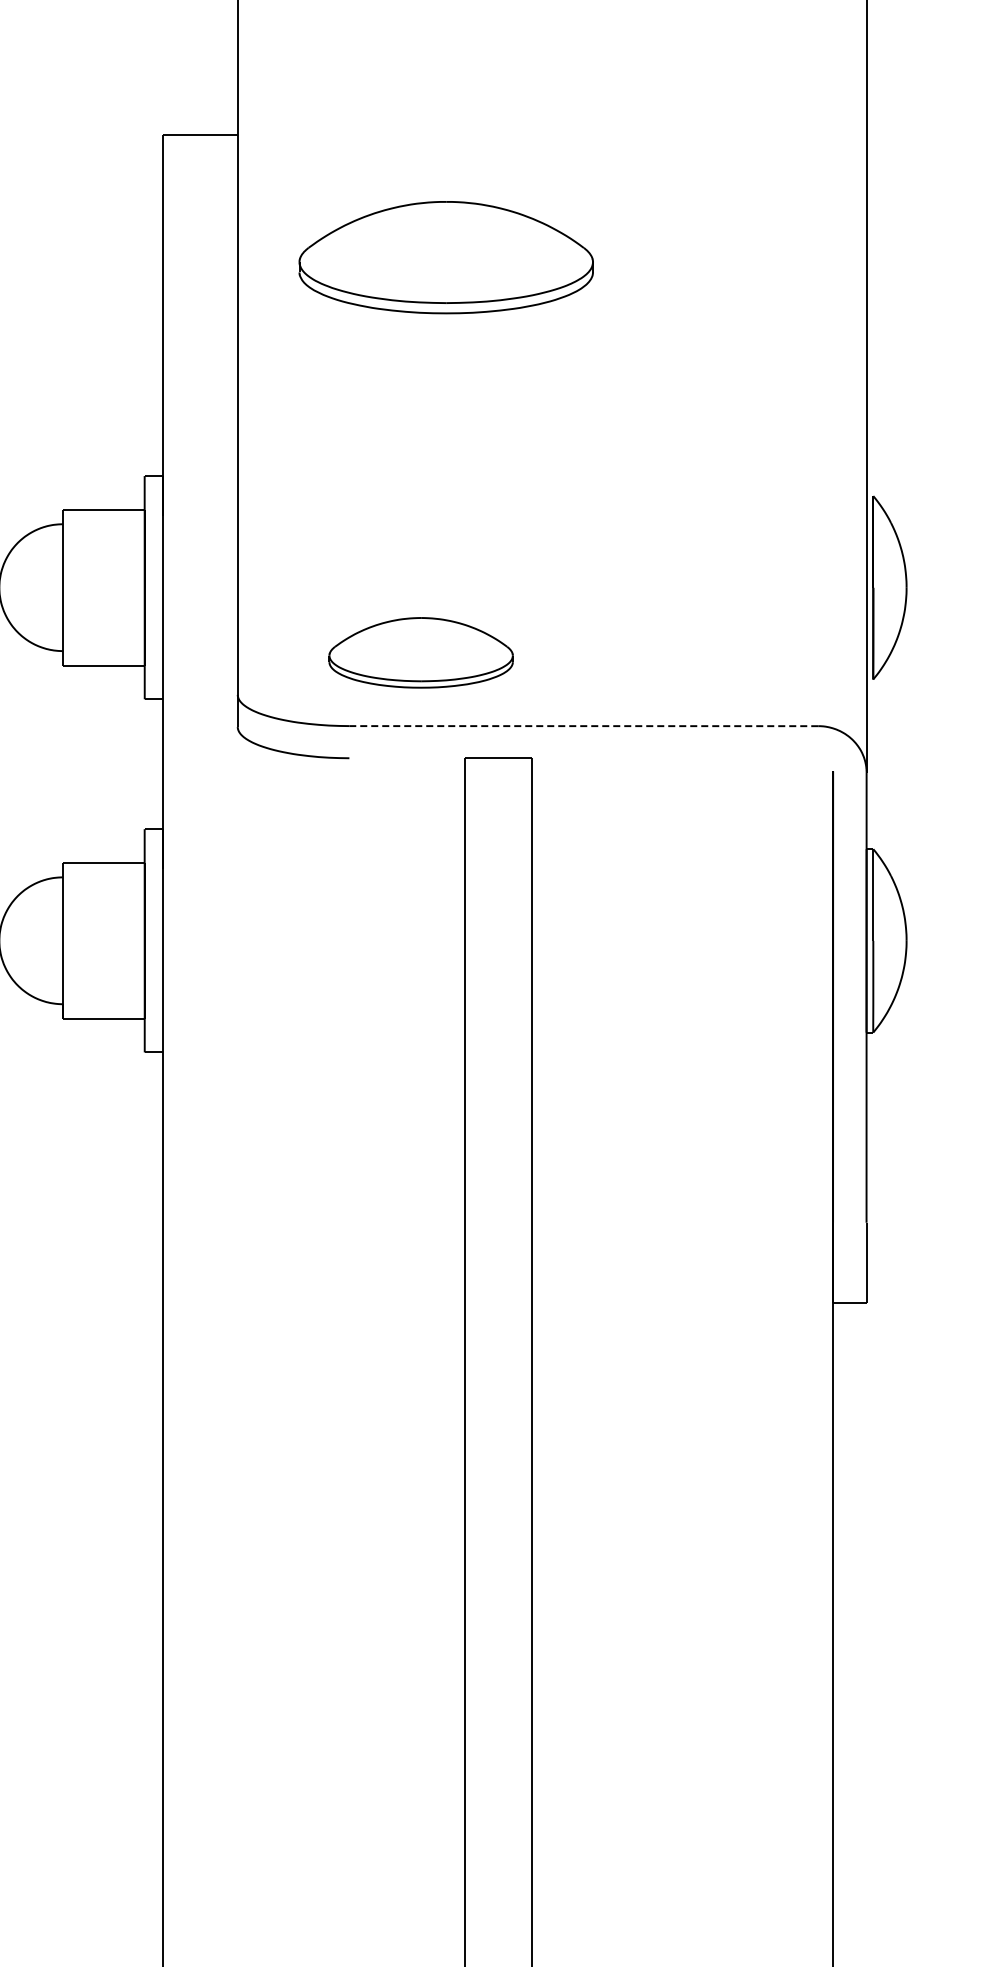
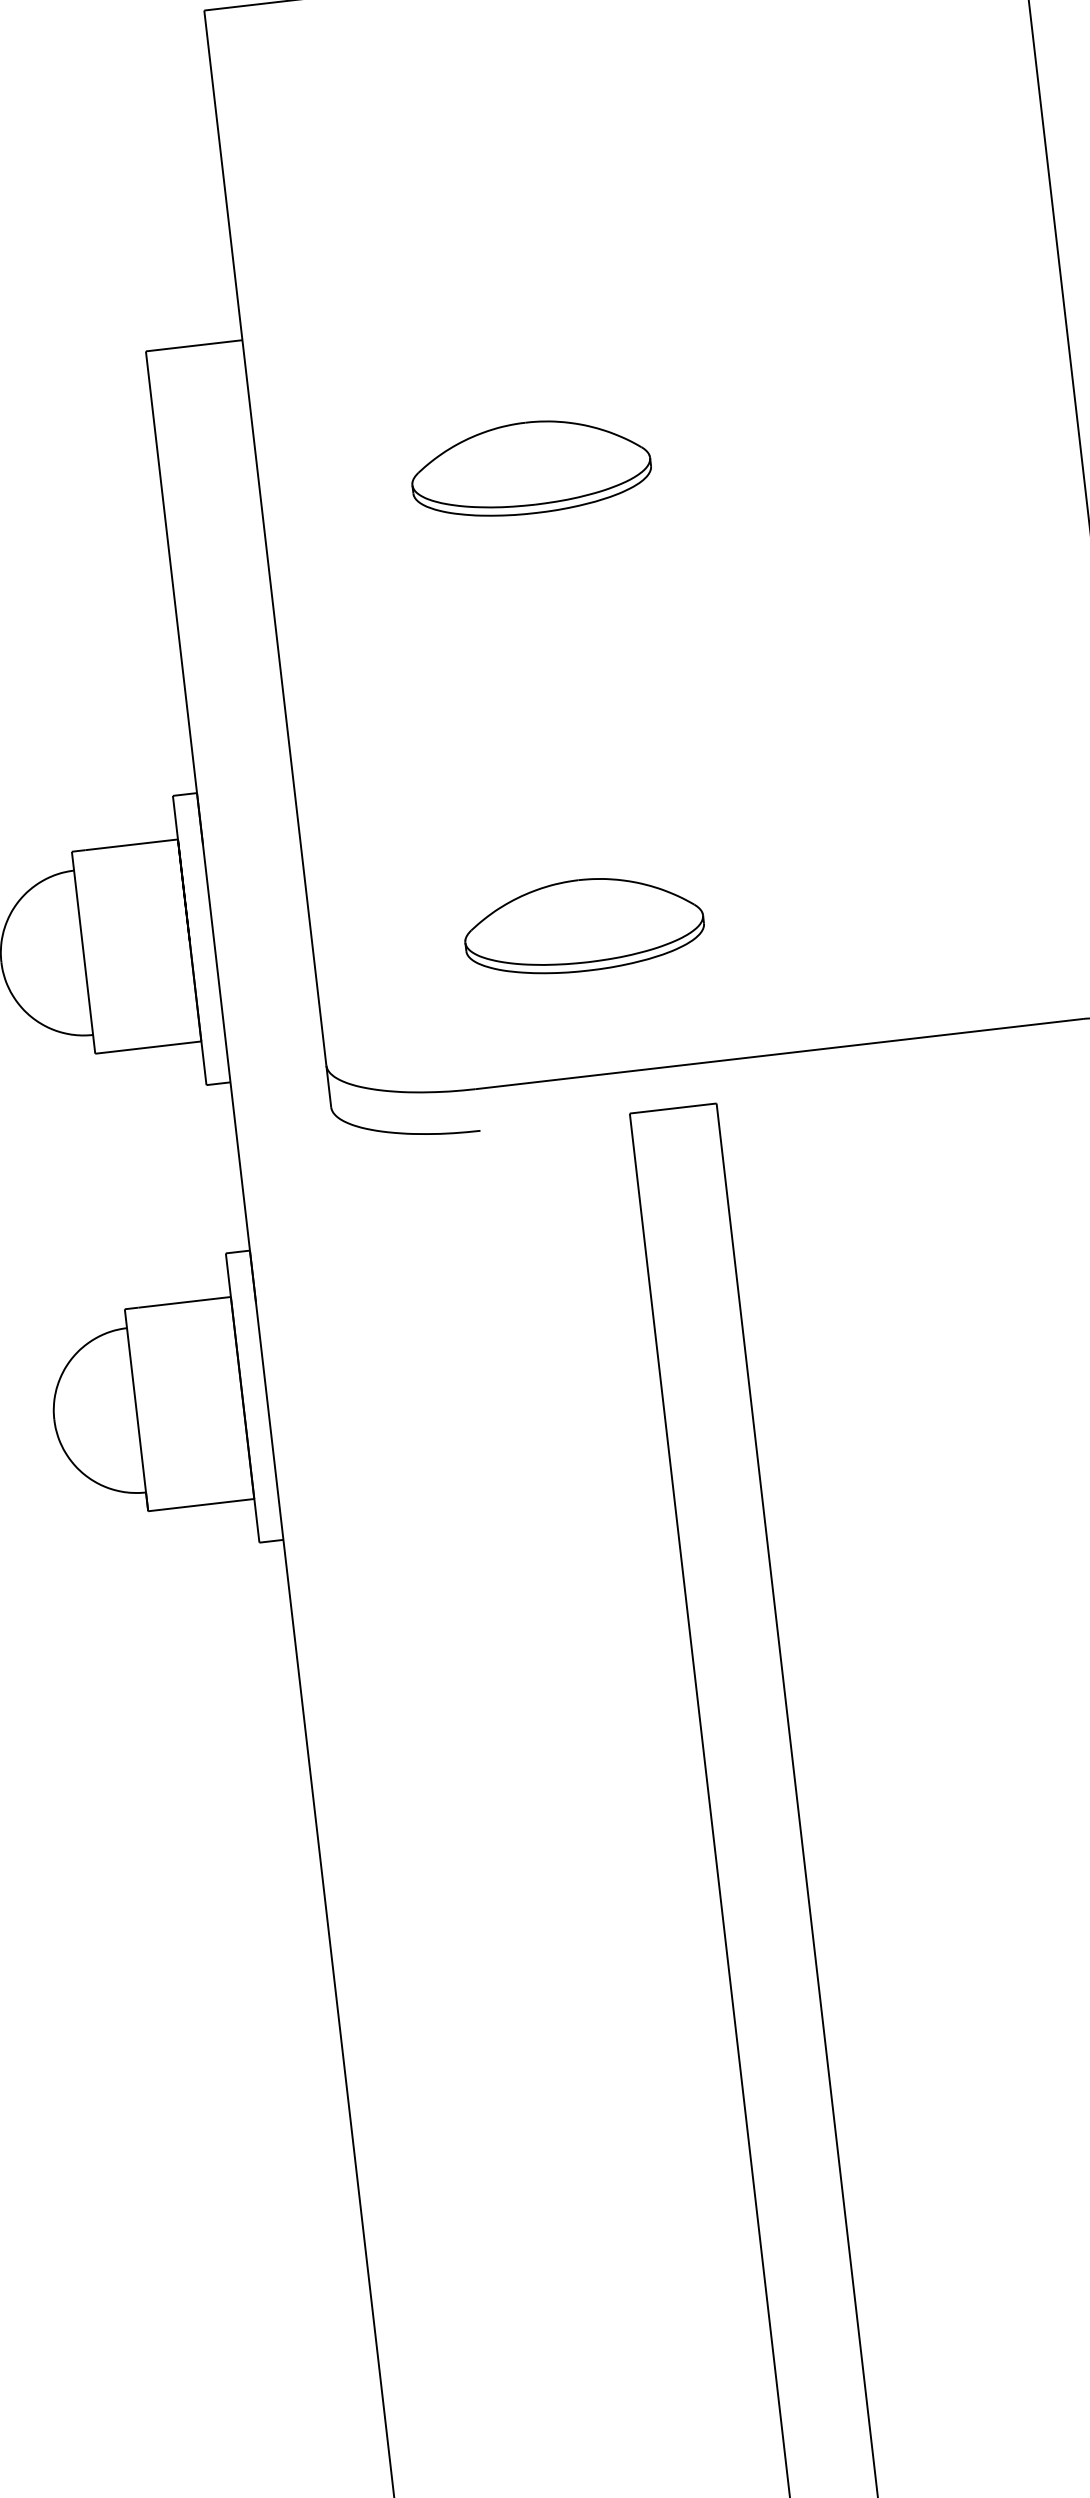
part: (445, 257) -> (529, 467), size x0.62
part: (420, 652) -> (582, 924), moved
line: (583, 726) -> (779, 1054), dashed -> solid

